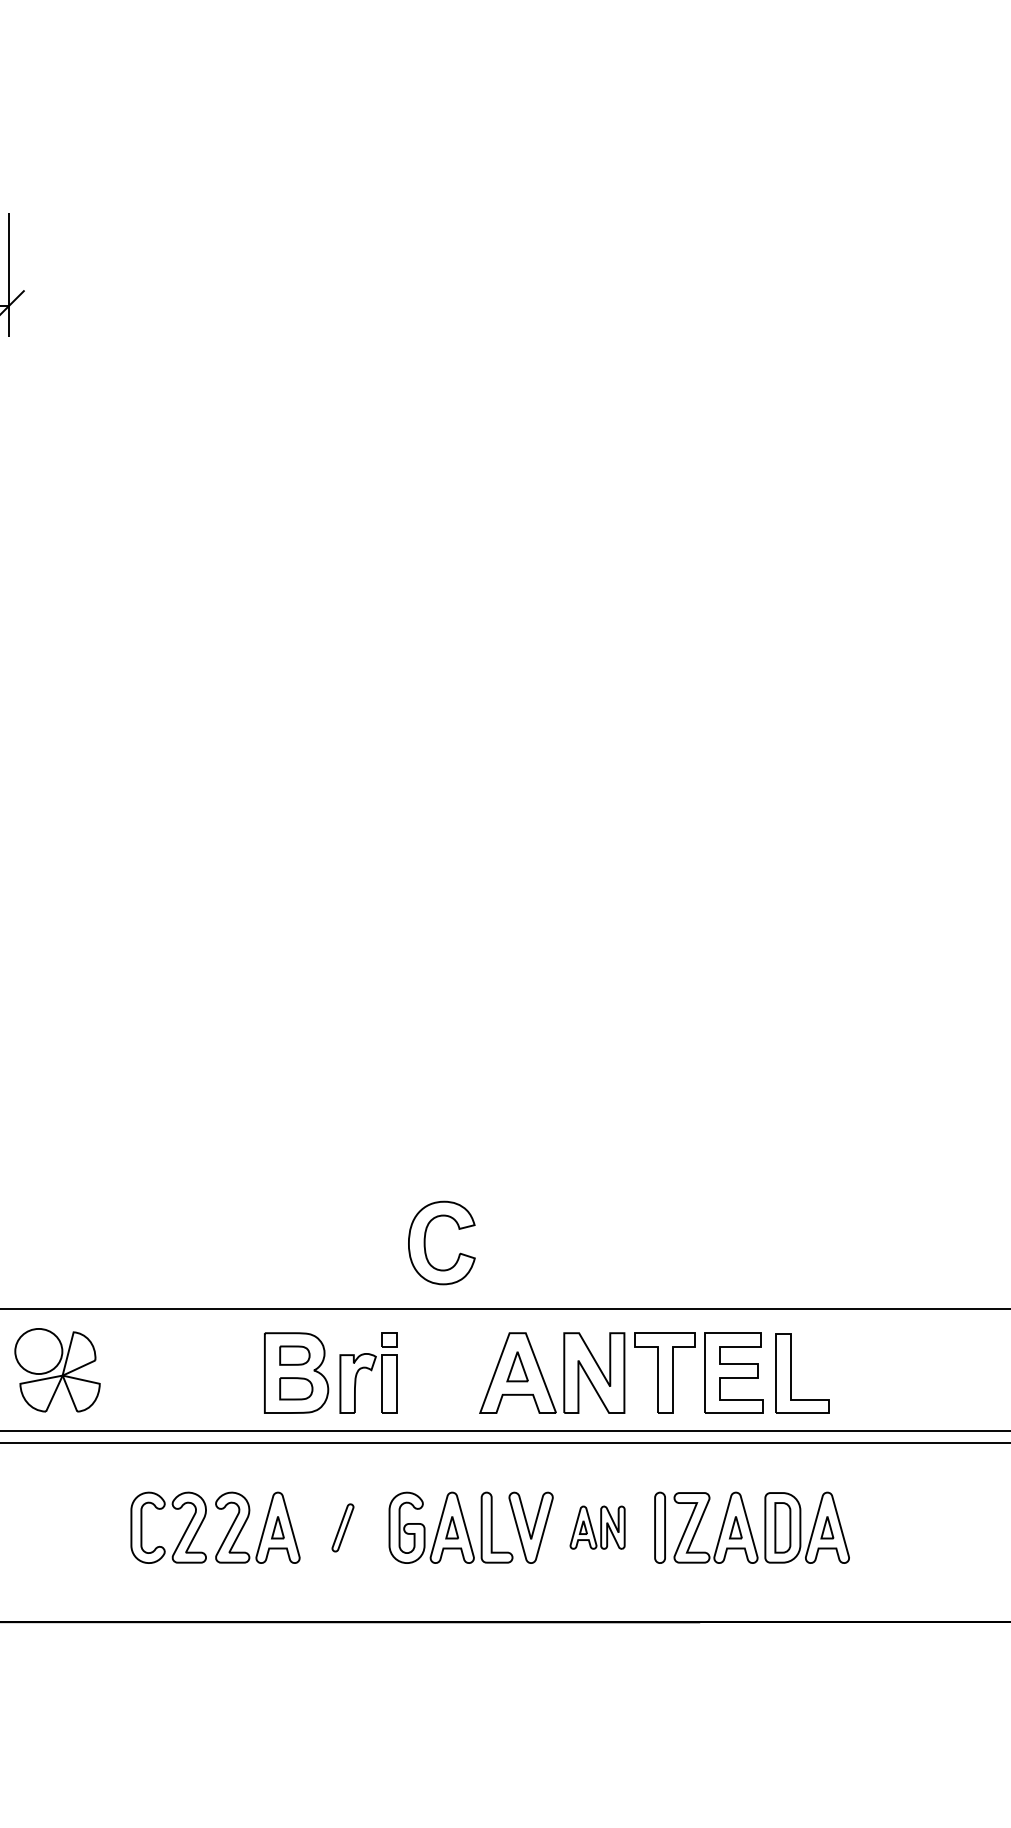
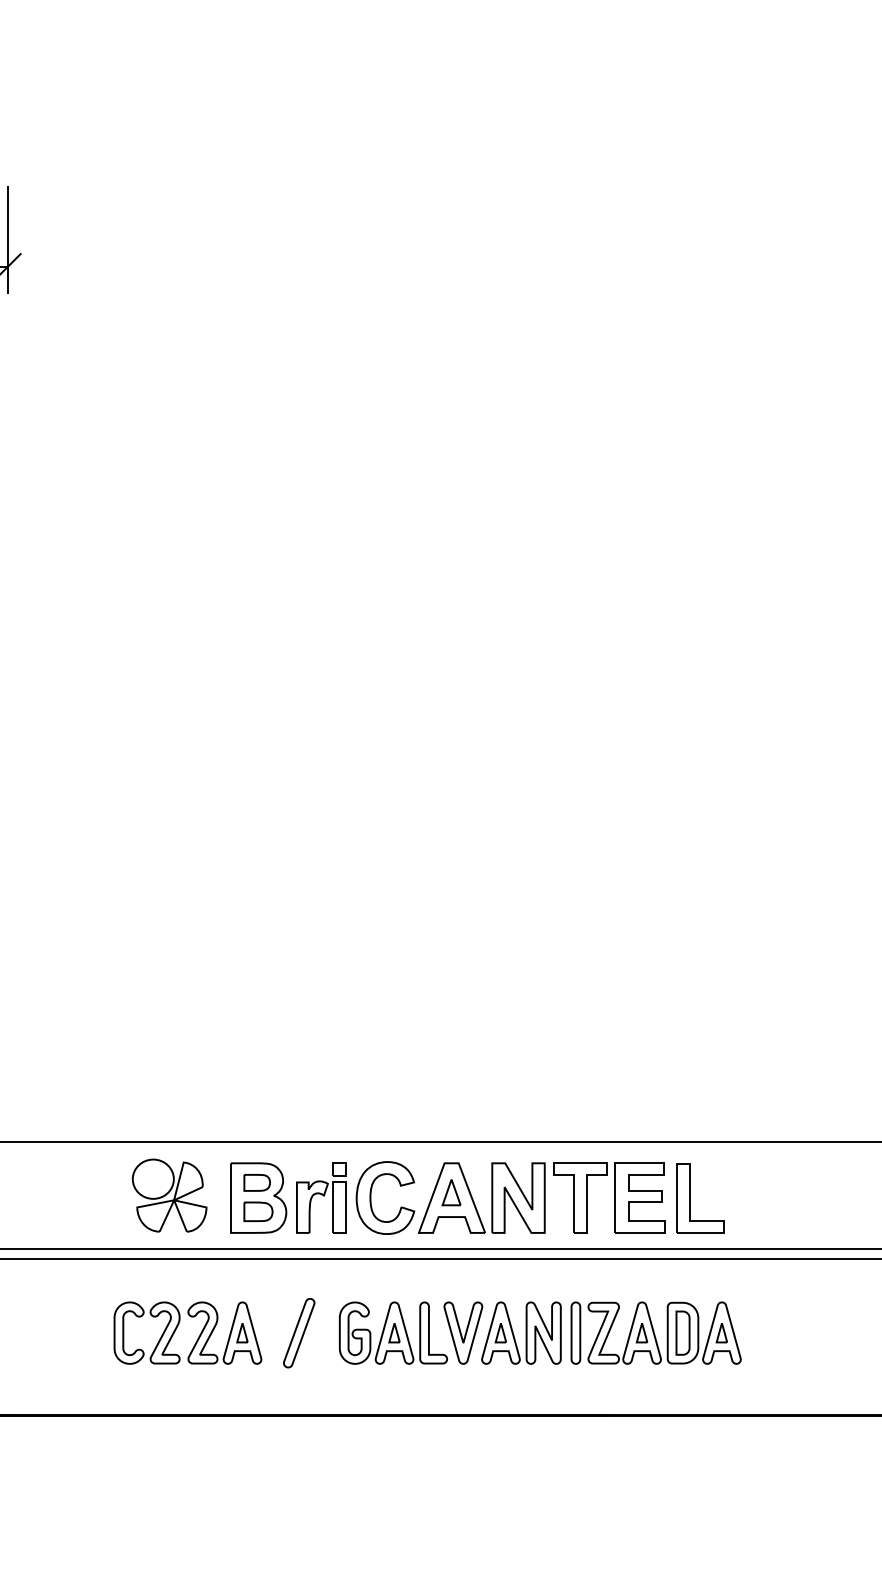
part: (425, 1242) -> (371, 1197), moved
part: (57, 1370) -> (169, 1195), moved
part: (342, 1527) -> (298, 1332), size x1.67
part: (597, 1527) -> (521, 1332), size x1.67

